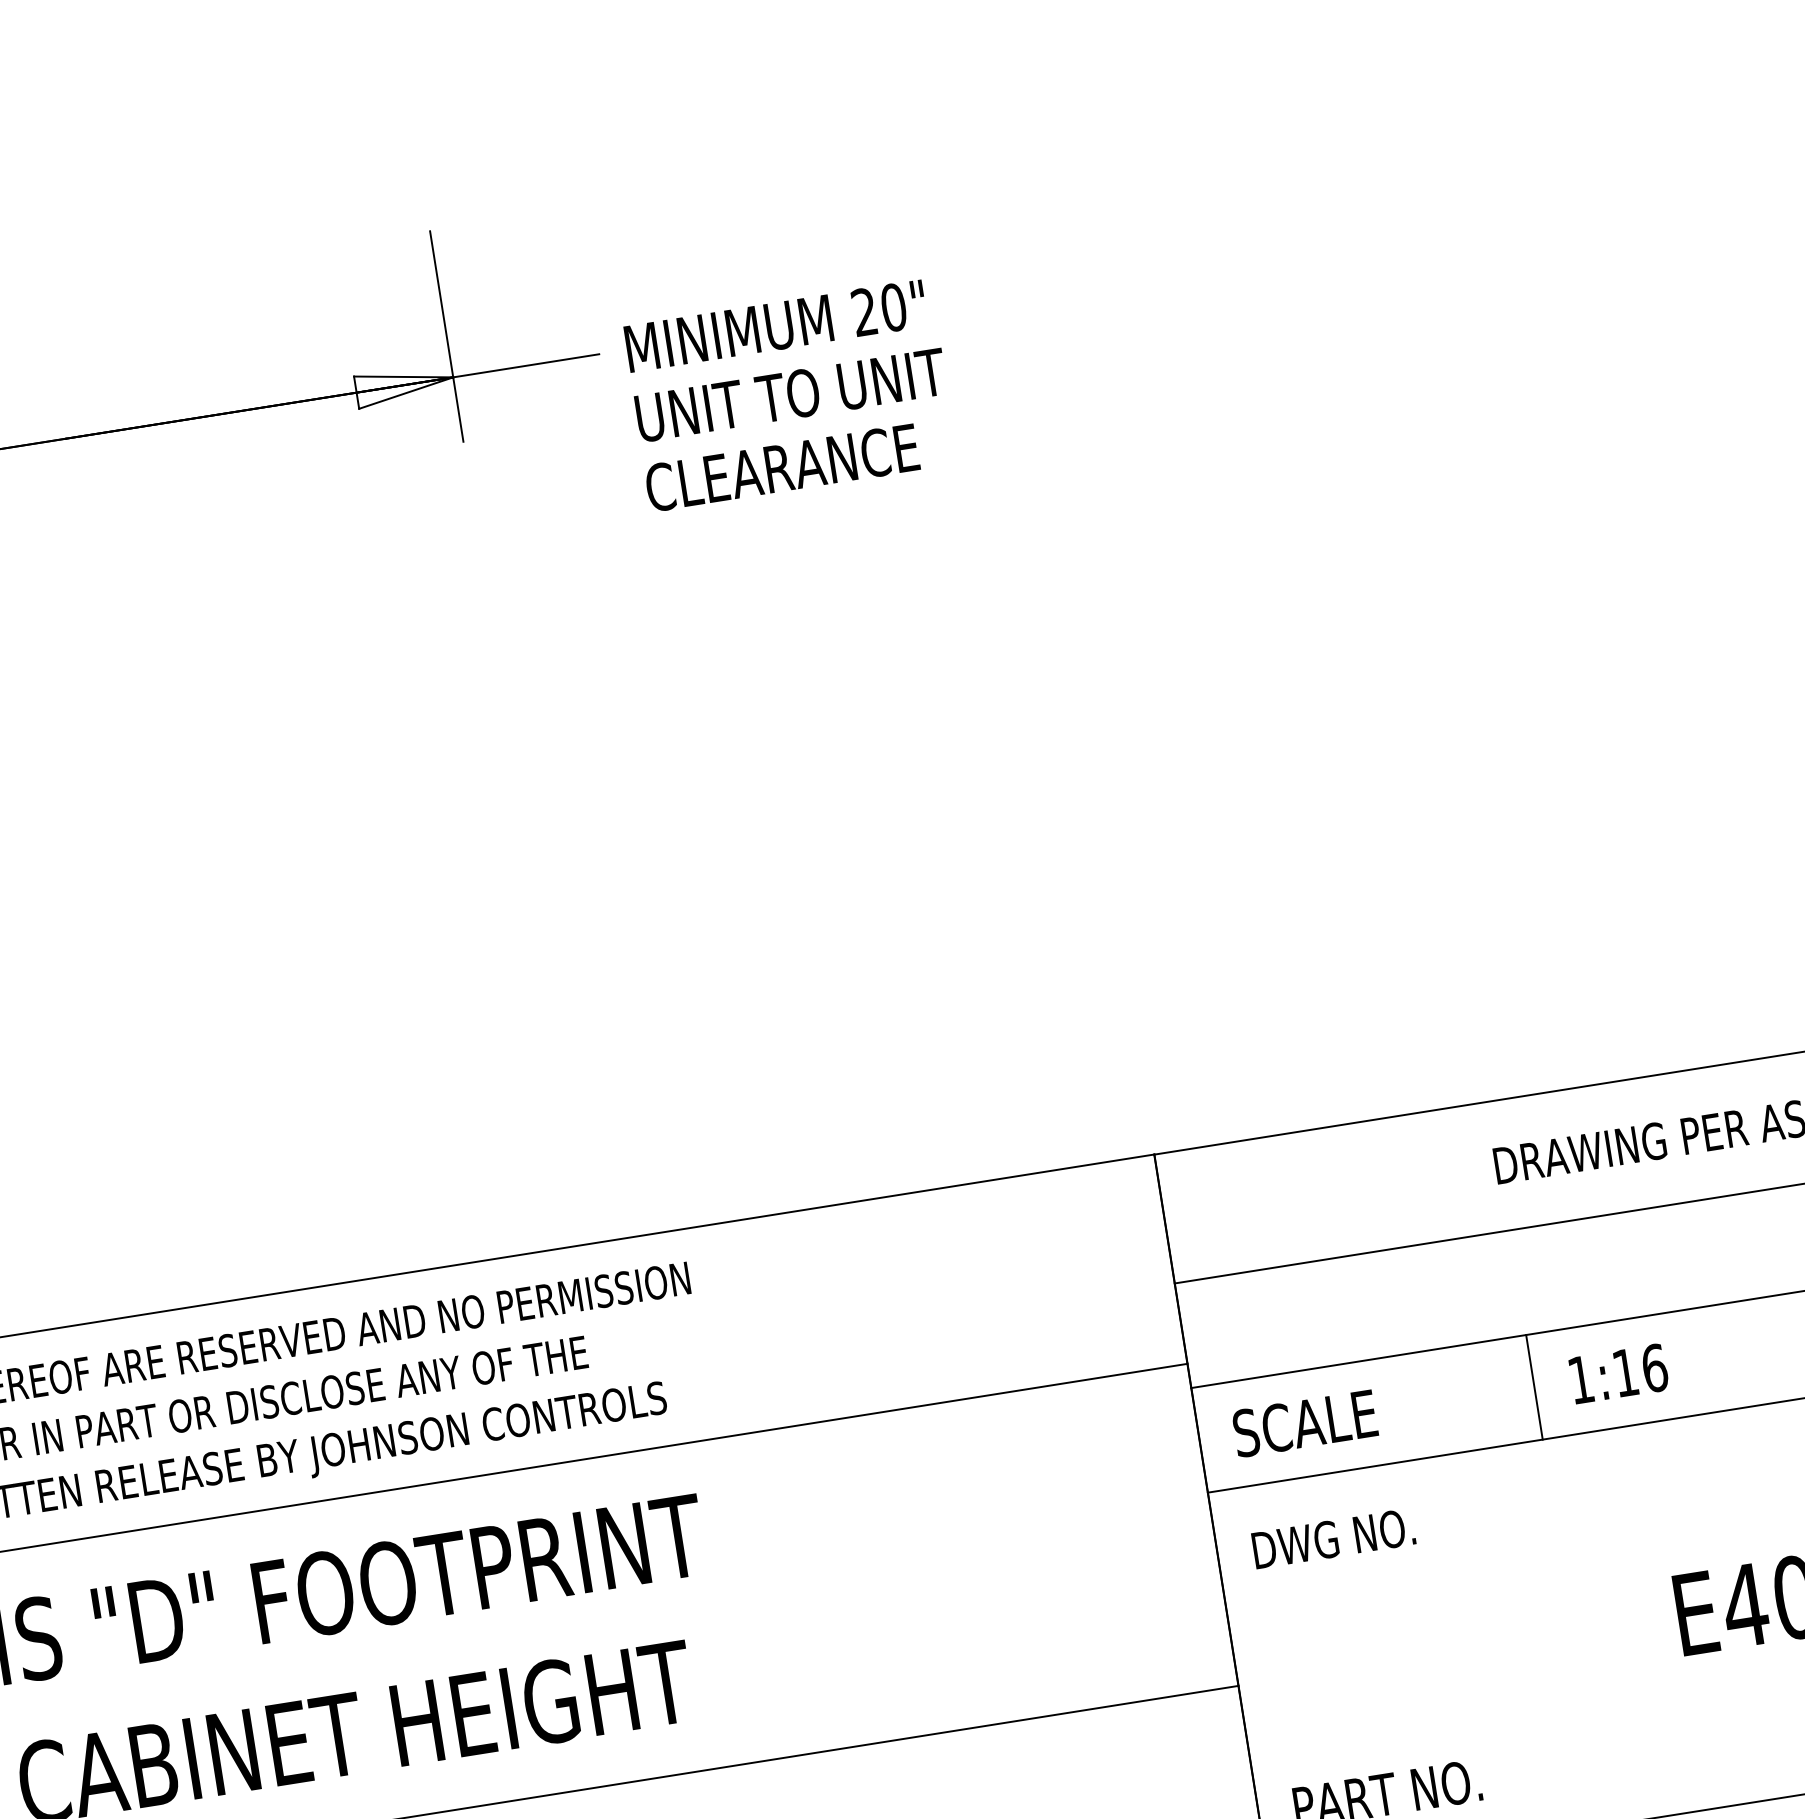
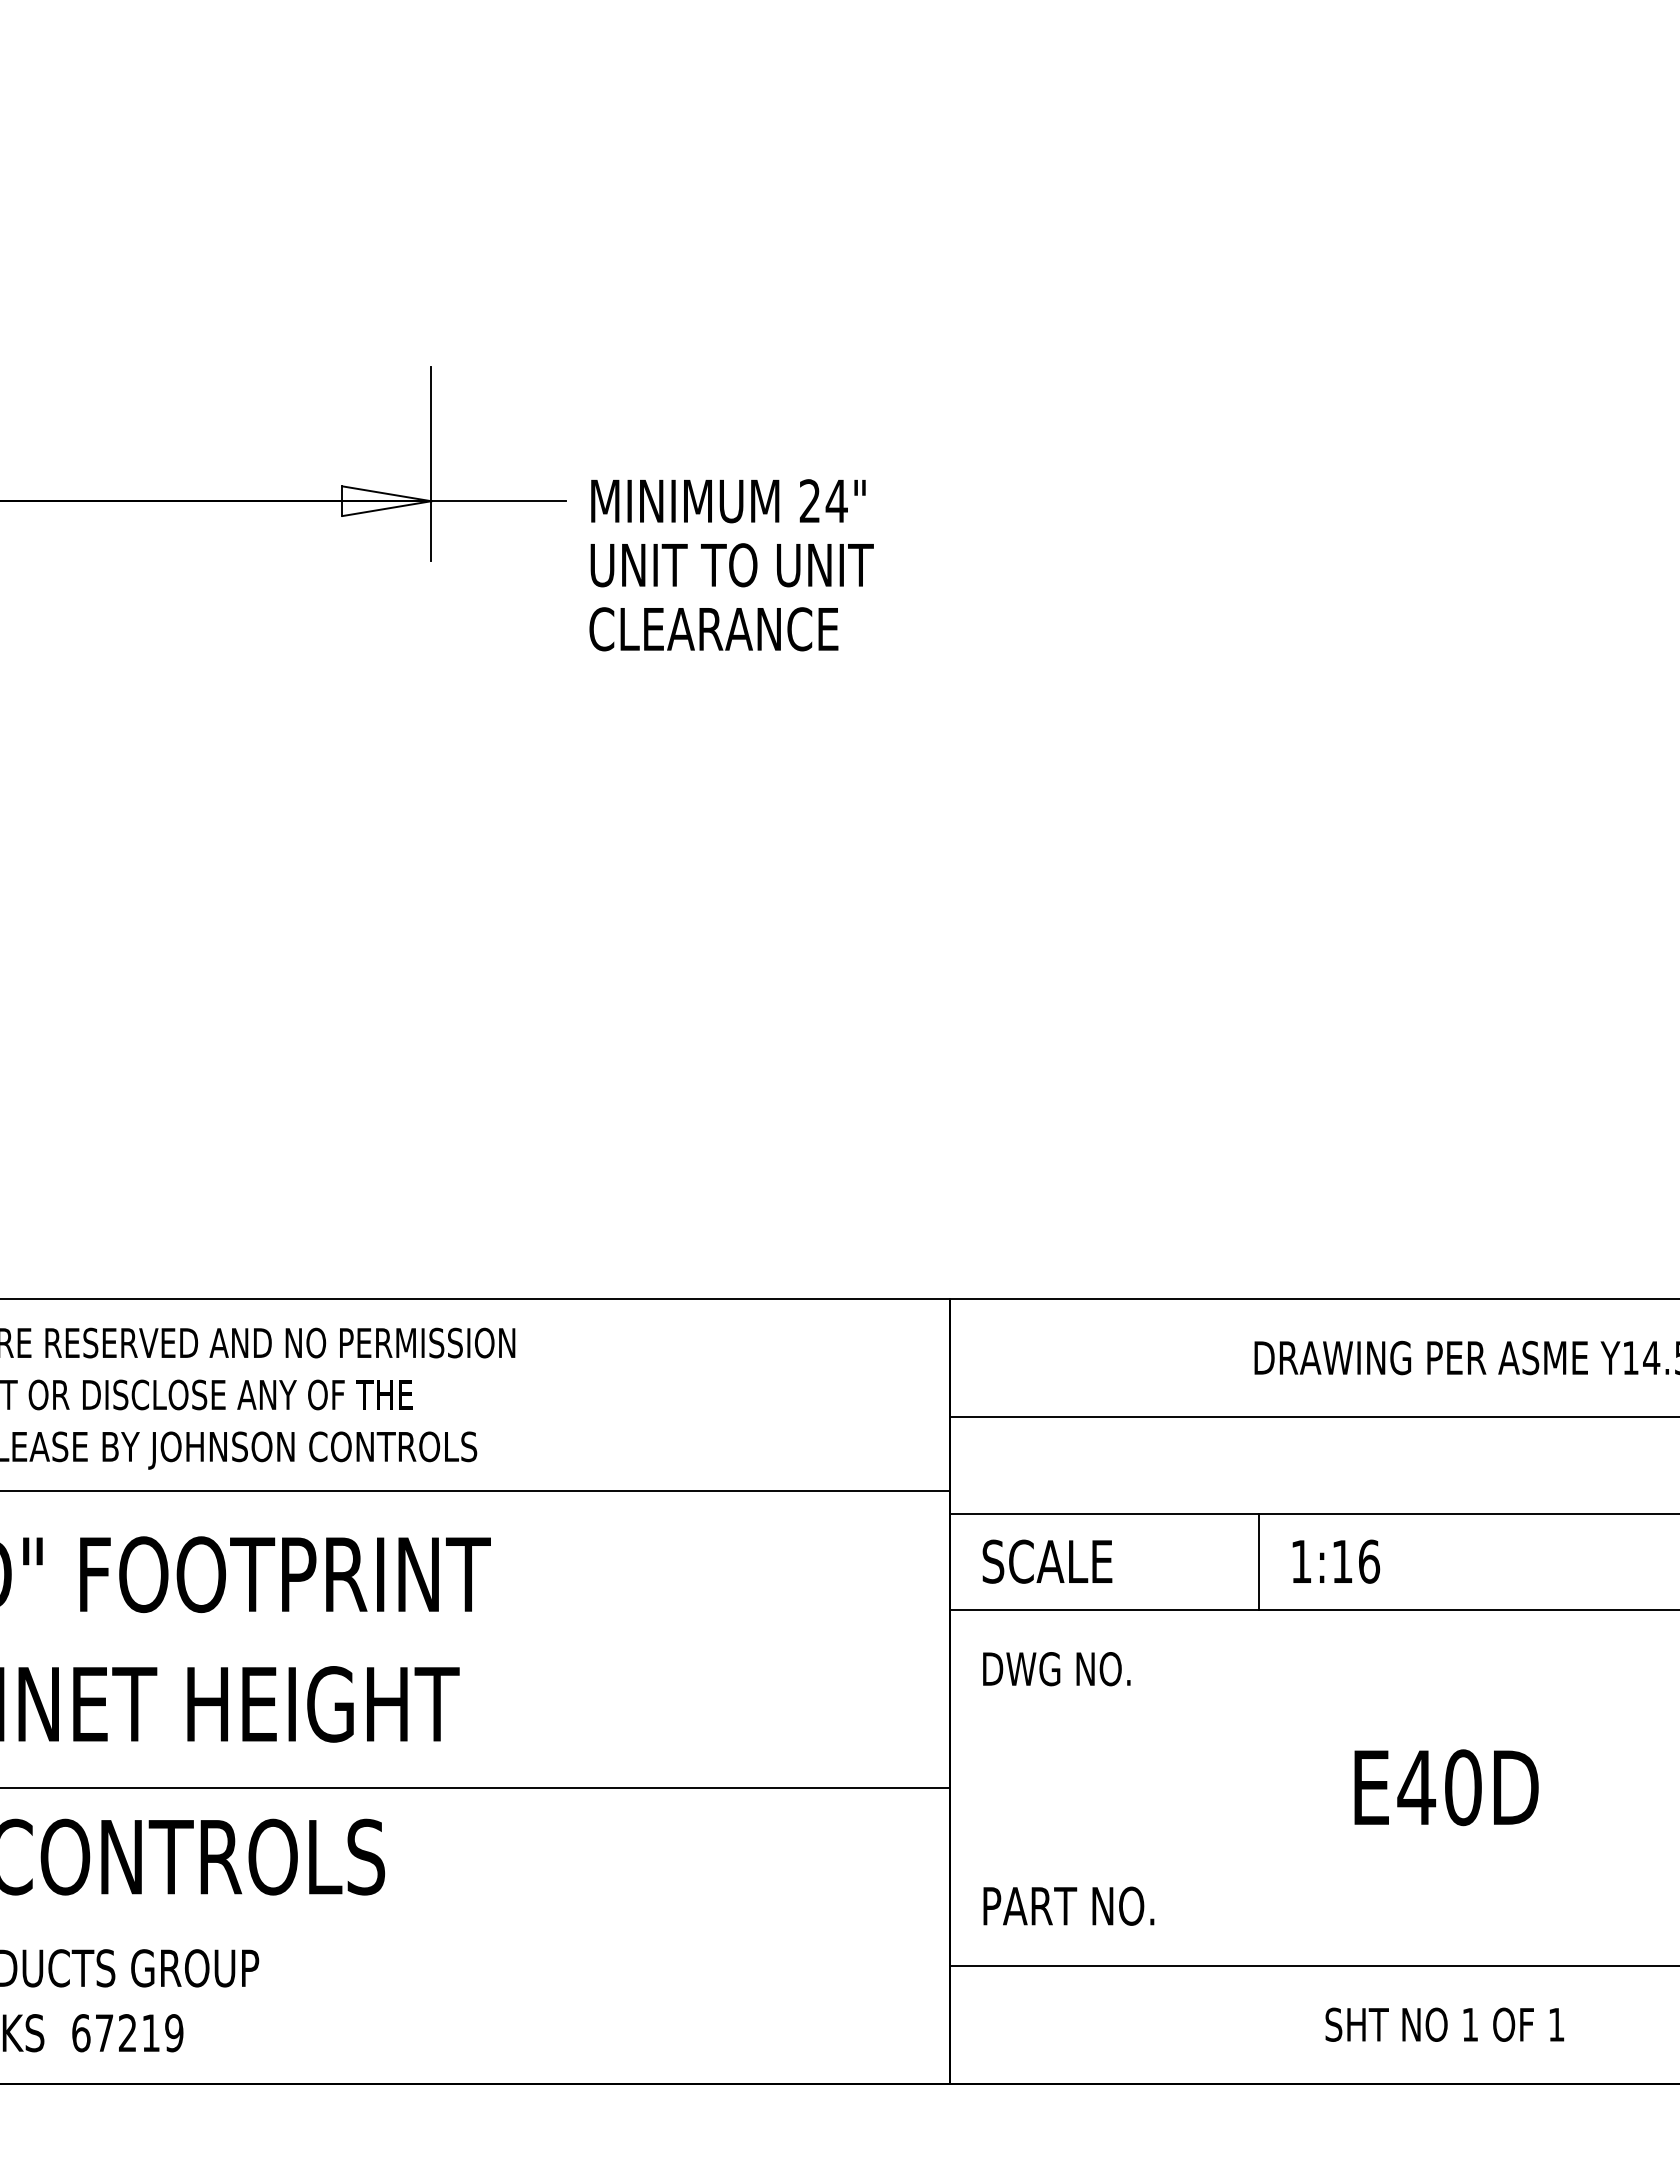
text: (893, 307) -> (836, 501), 20" -> 24"

